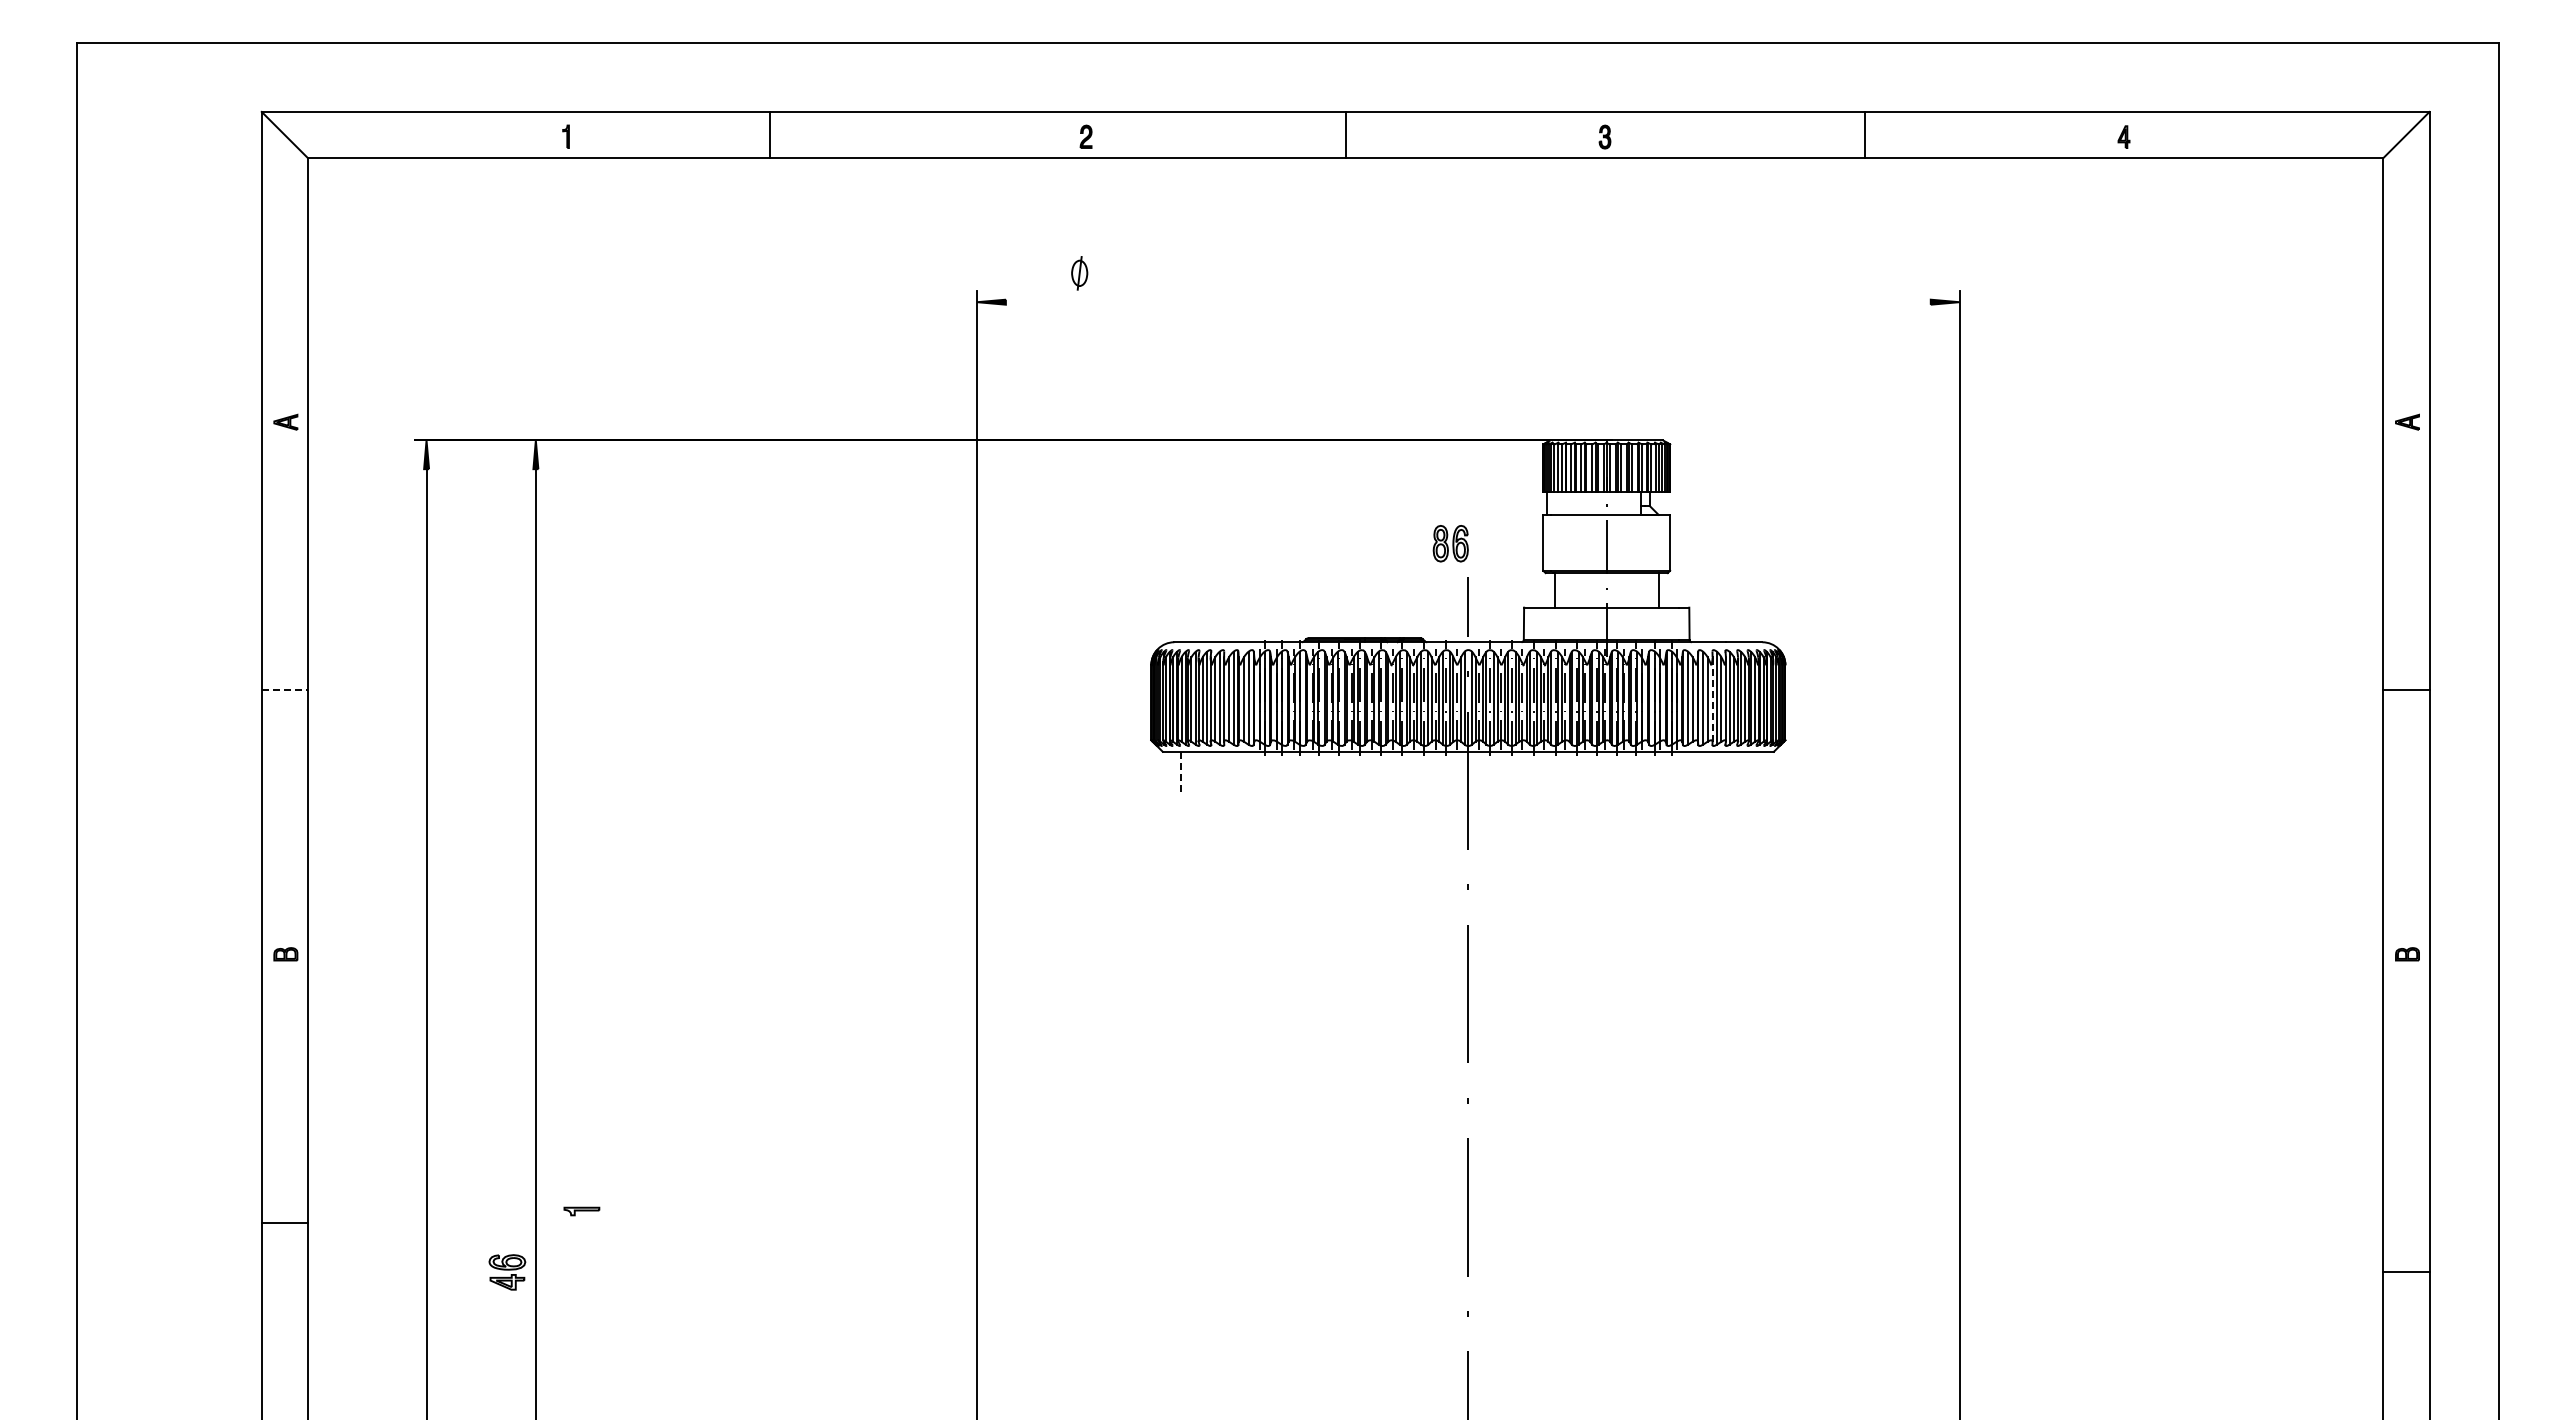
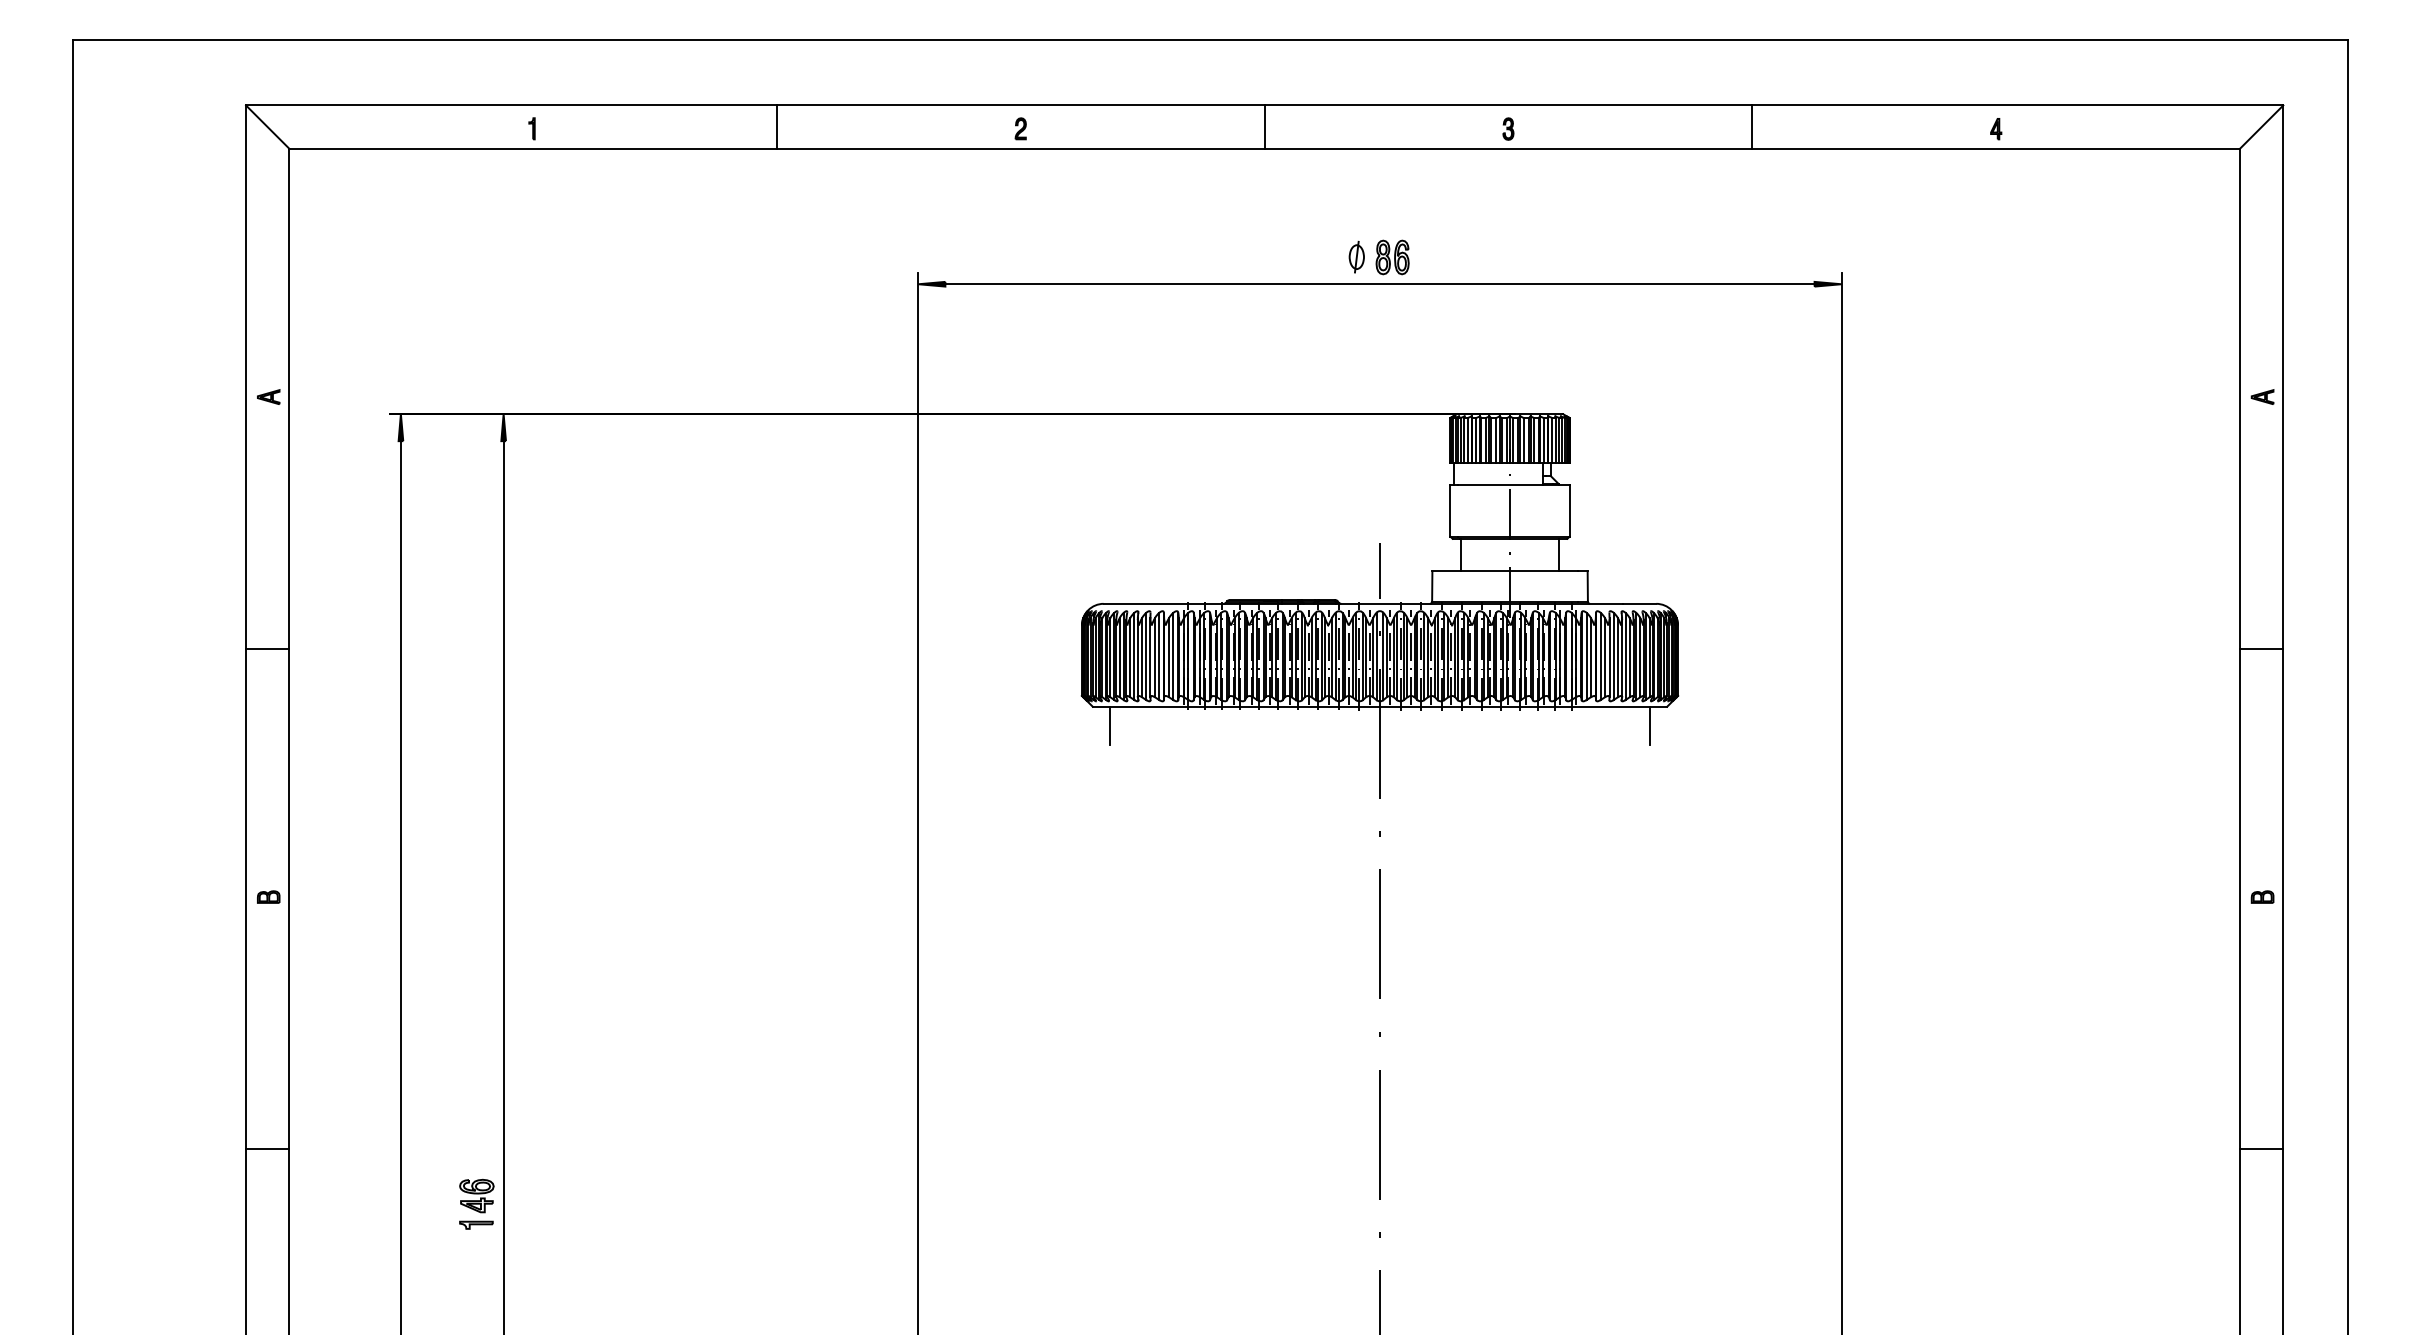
line: (769, 134) -> (776, 126), moved
part: (1079, 273) -> (1356, 257), moved
line: (1467, 302) -> (1379, 284), added
part: (1450, 543) -> (1392, 257), moved
line: (285, 690) -> (268, 649), dashed -> solid
line: (1712, 699) -> (1609, 657), dashed -> solid
line: (1180, 771) -> (1109, 725), dashed -> solid
line: (1755, 771) -> (1649, 725), added
part: (581, 1211) -> (476, 1225), moved
line: (2406, 1271) -> (2261, 1149), moved

